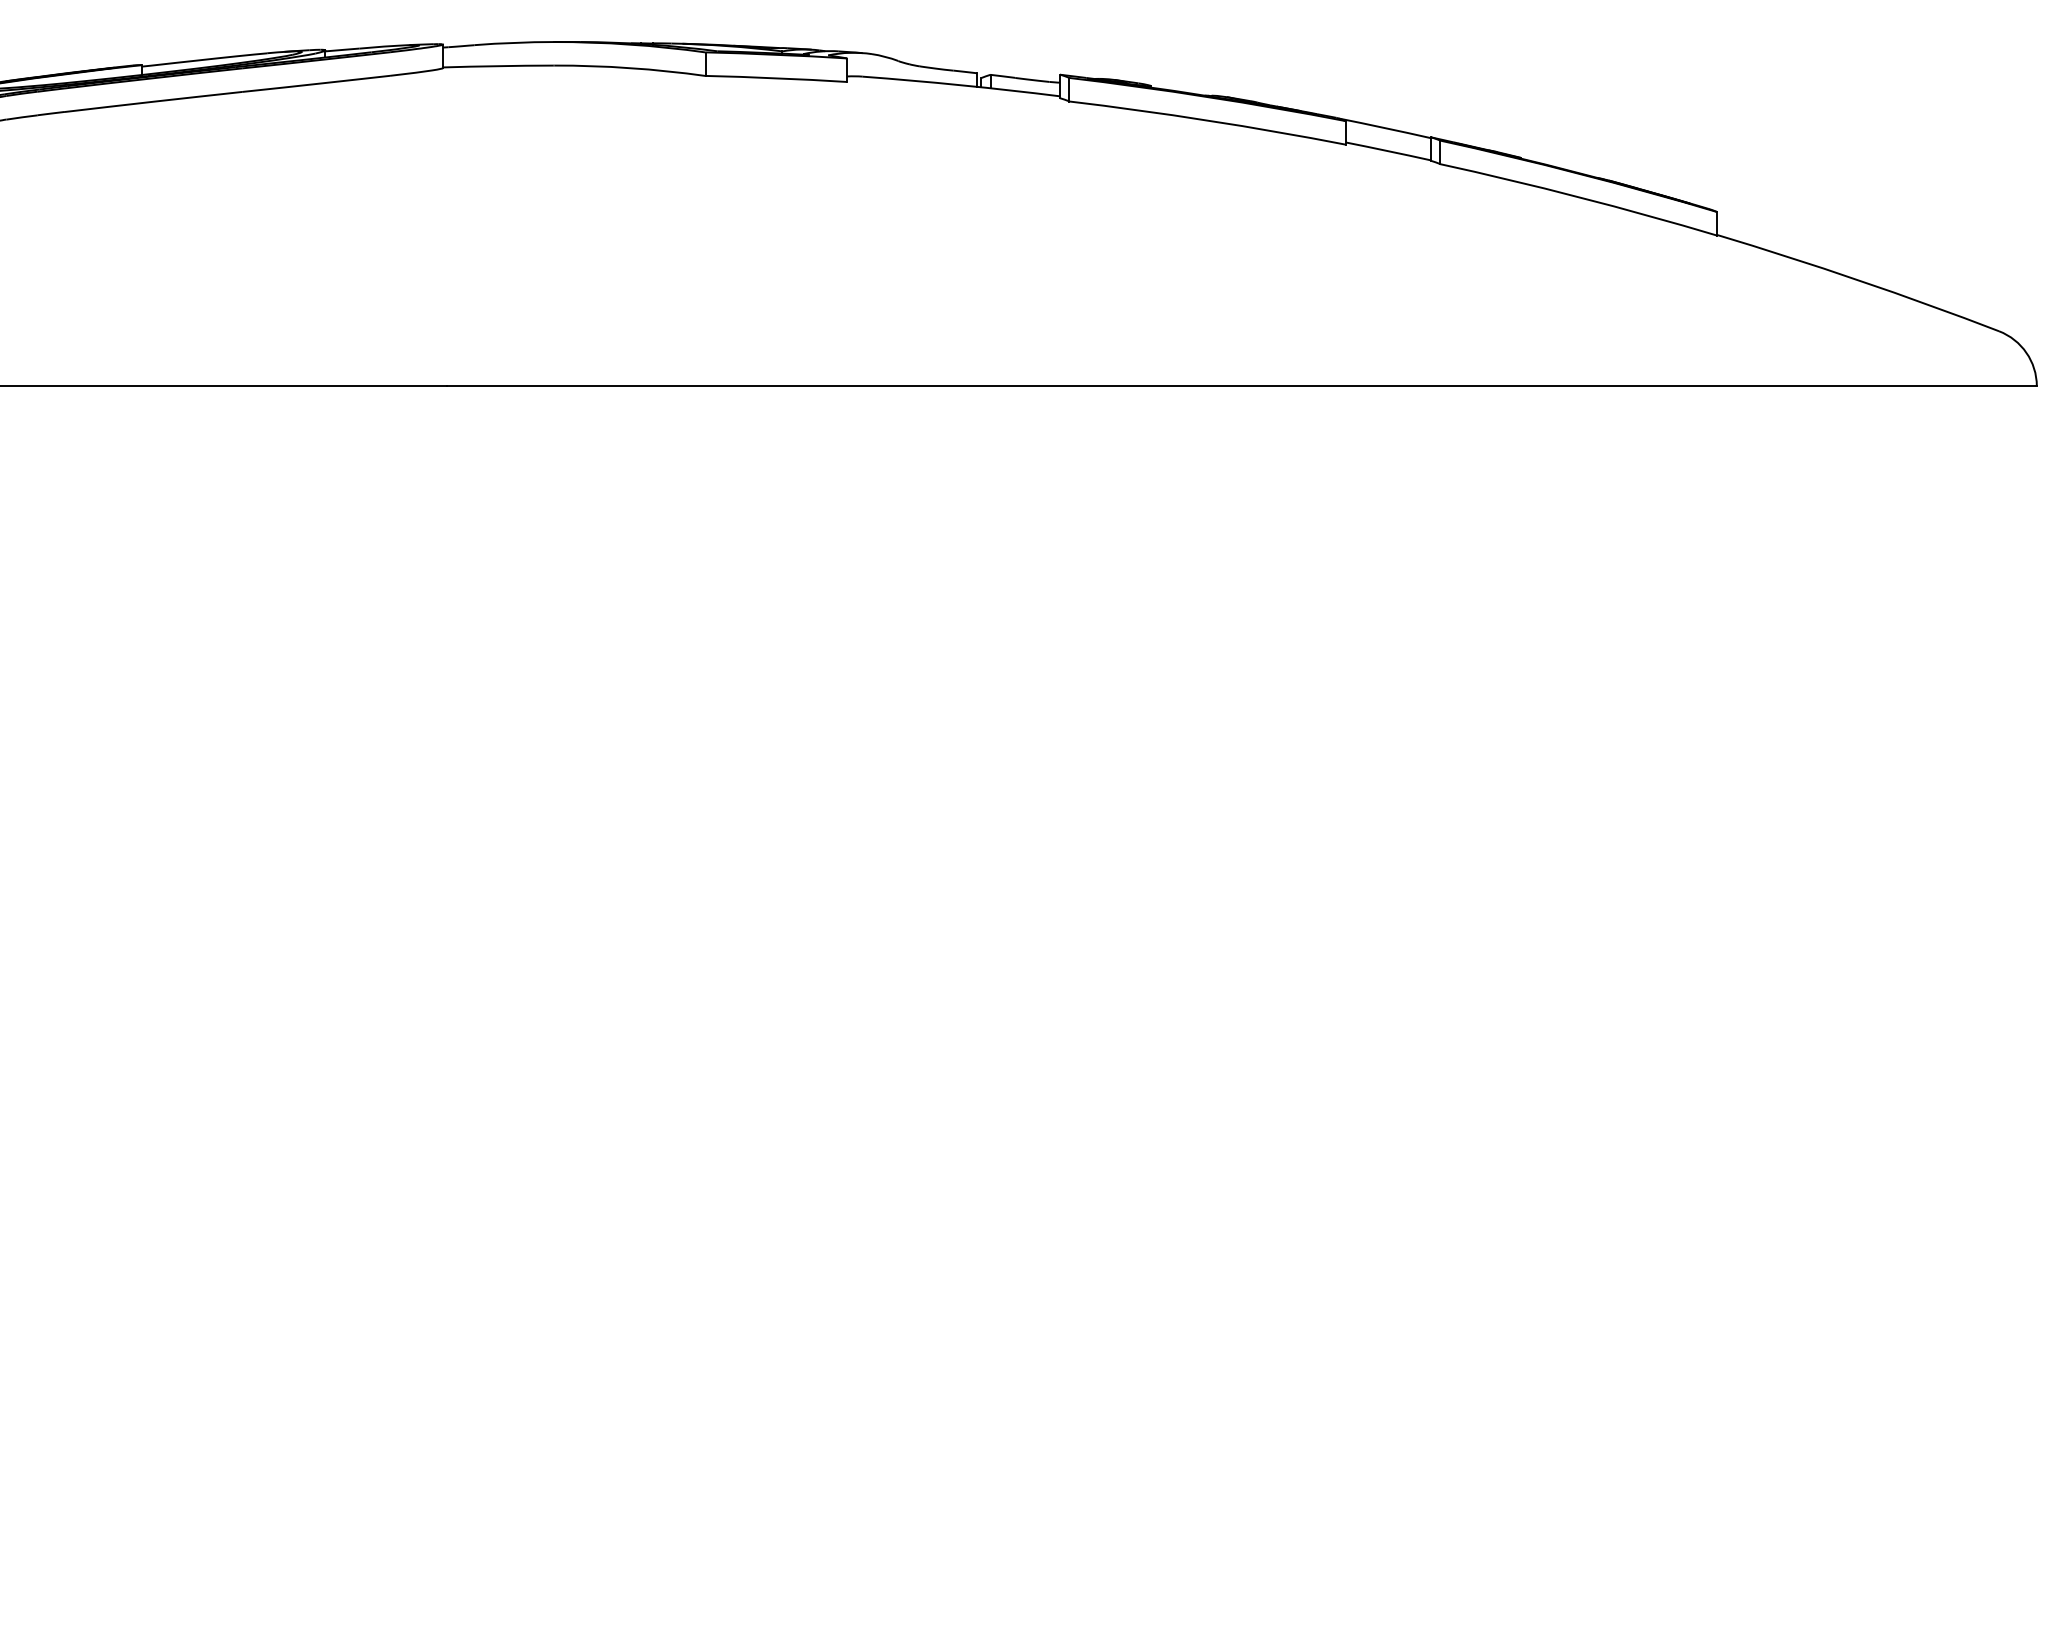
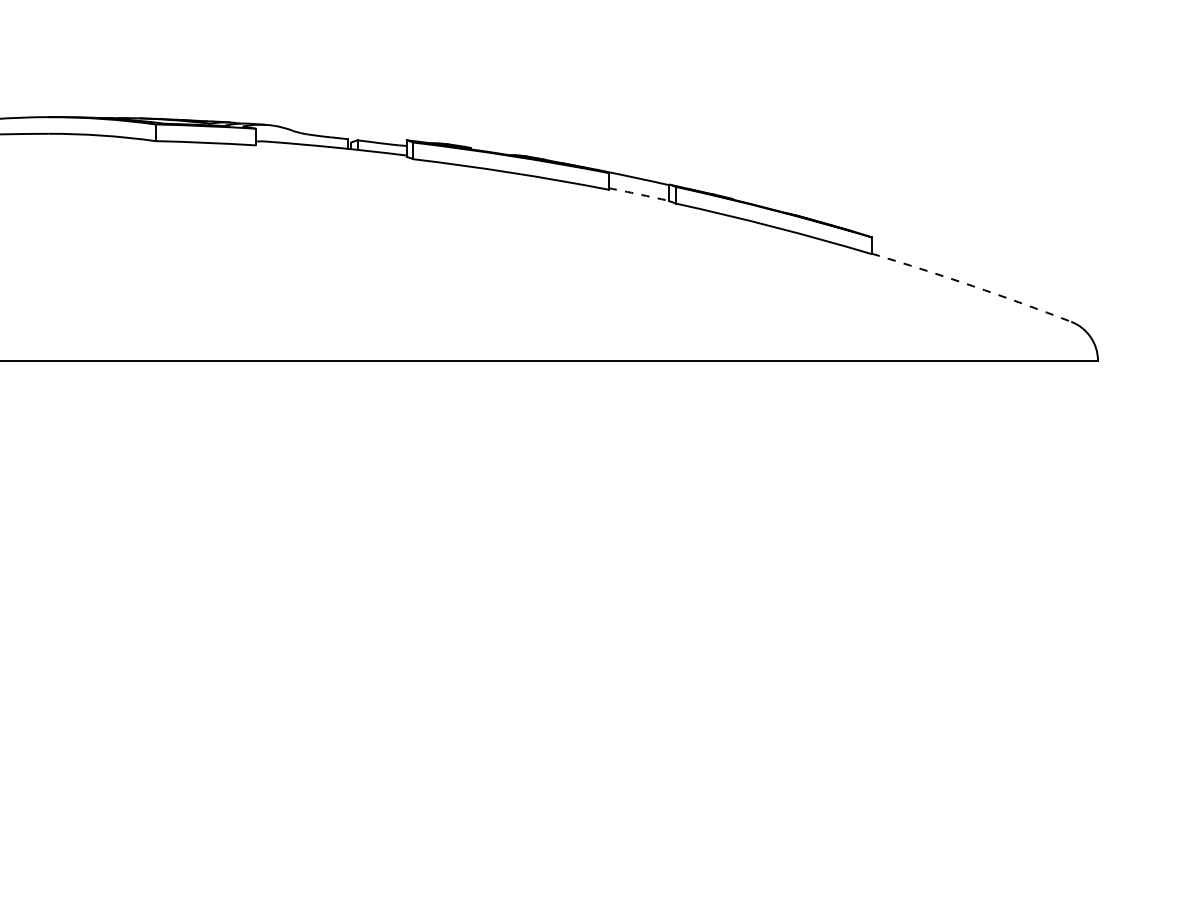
arc: (1388, 151) -> (639, 194), solid -> dashed
arc: (1859, 280) -> (972, 285), solid -> dashed

